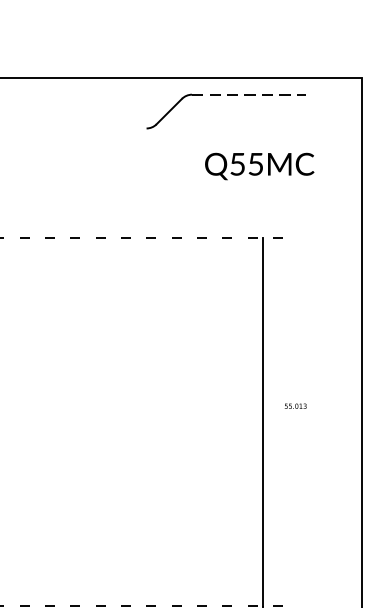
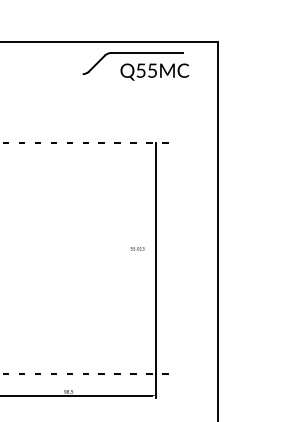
line: (249, 93) -> (147, 52), dashed -> solid
text: (259, 165) -> (154, 71), moved
text: (295, 405) -> (137, 248), moved

